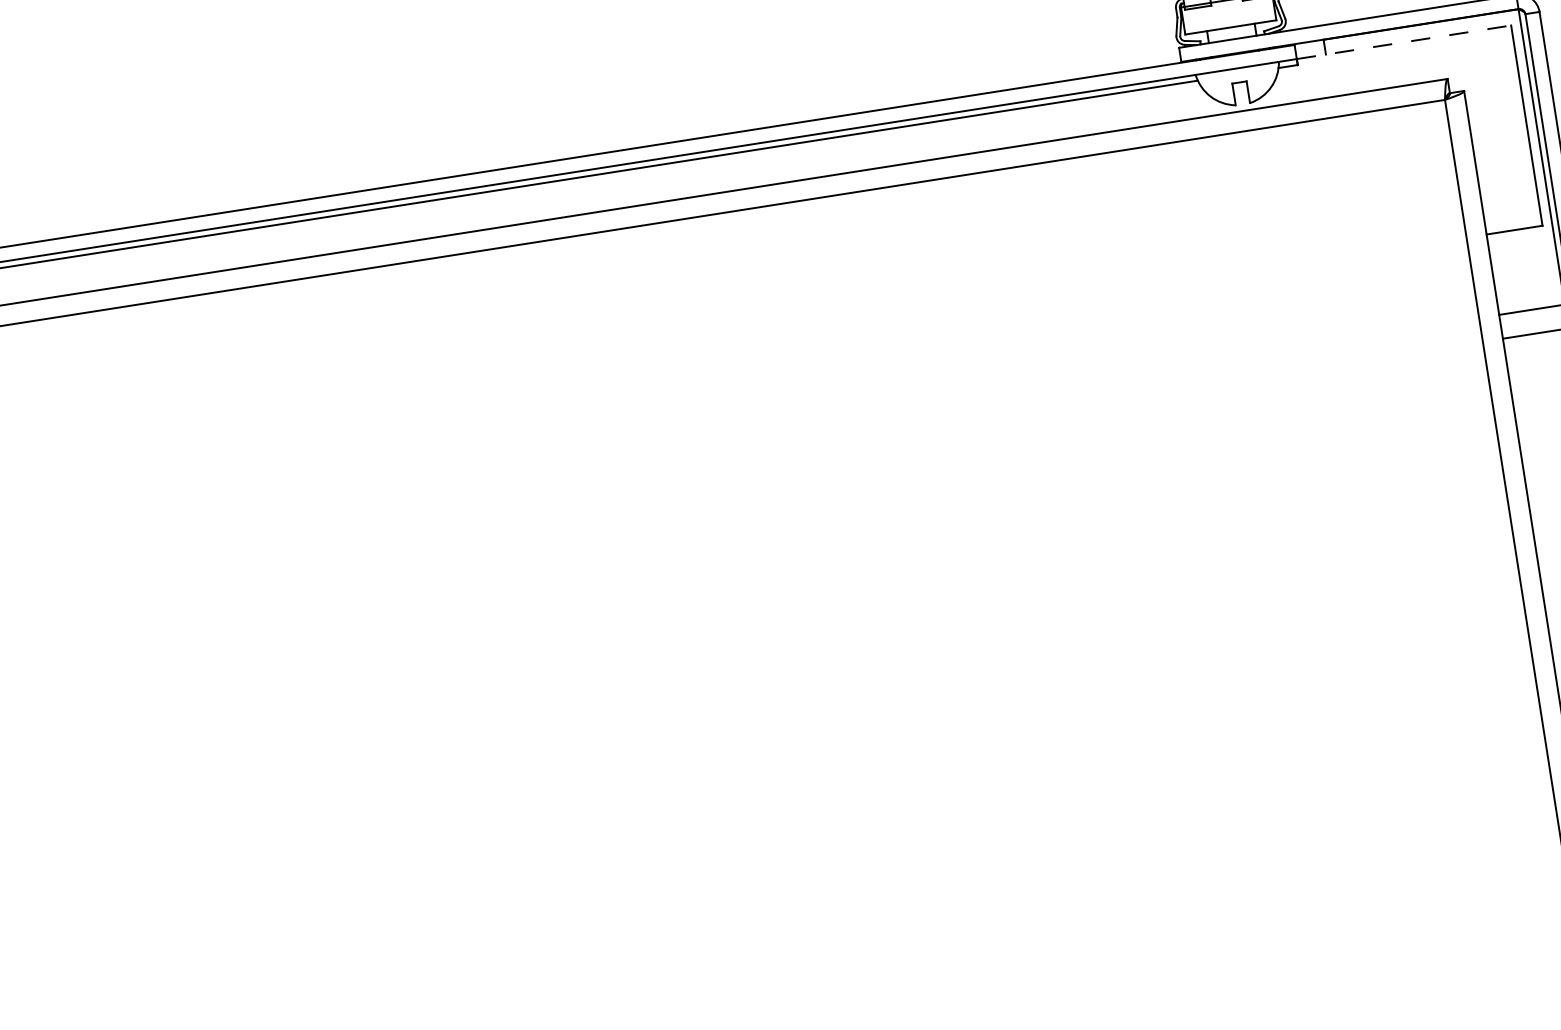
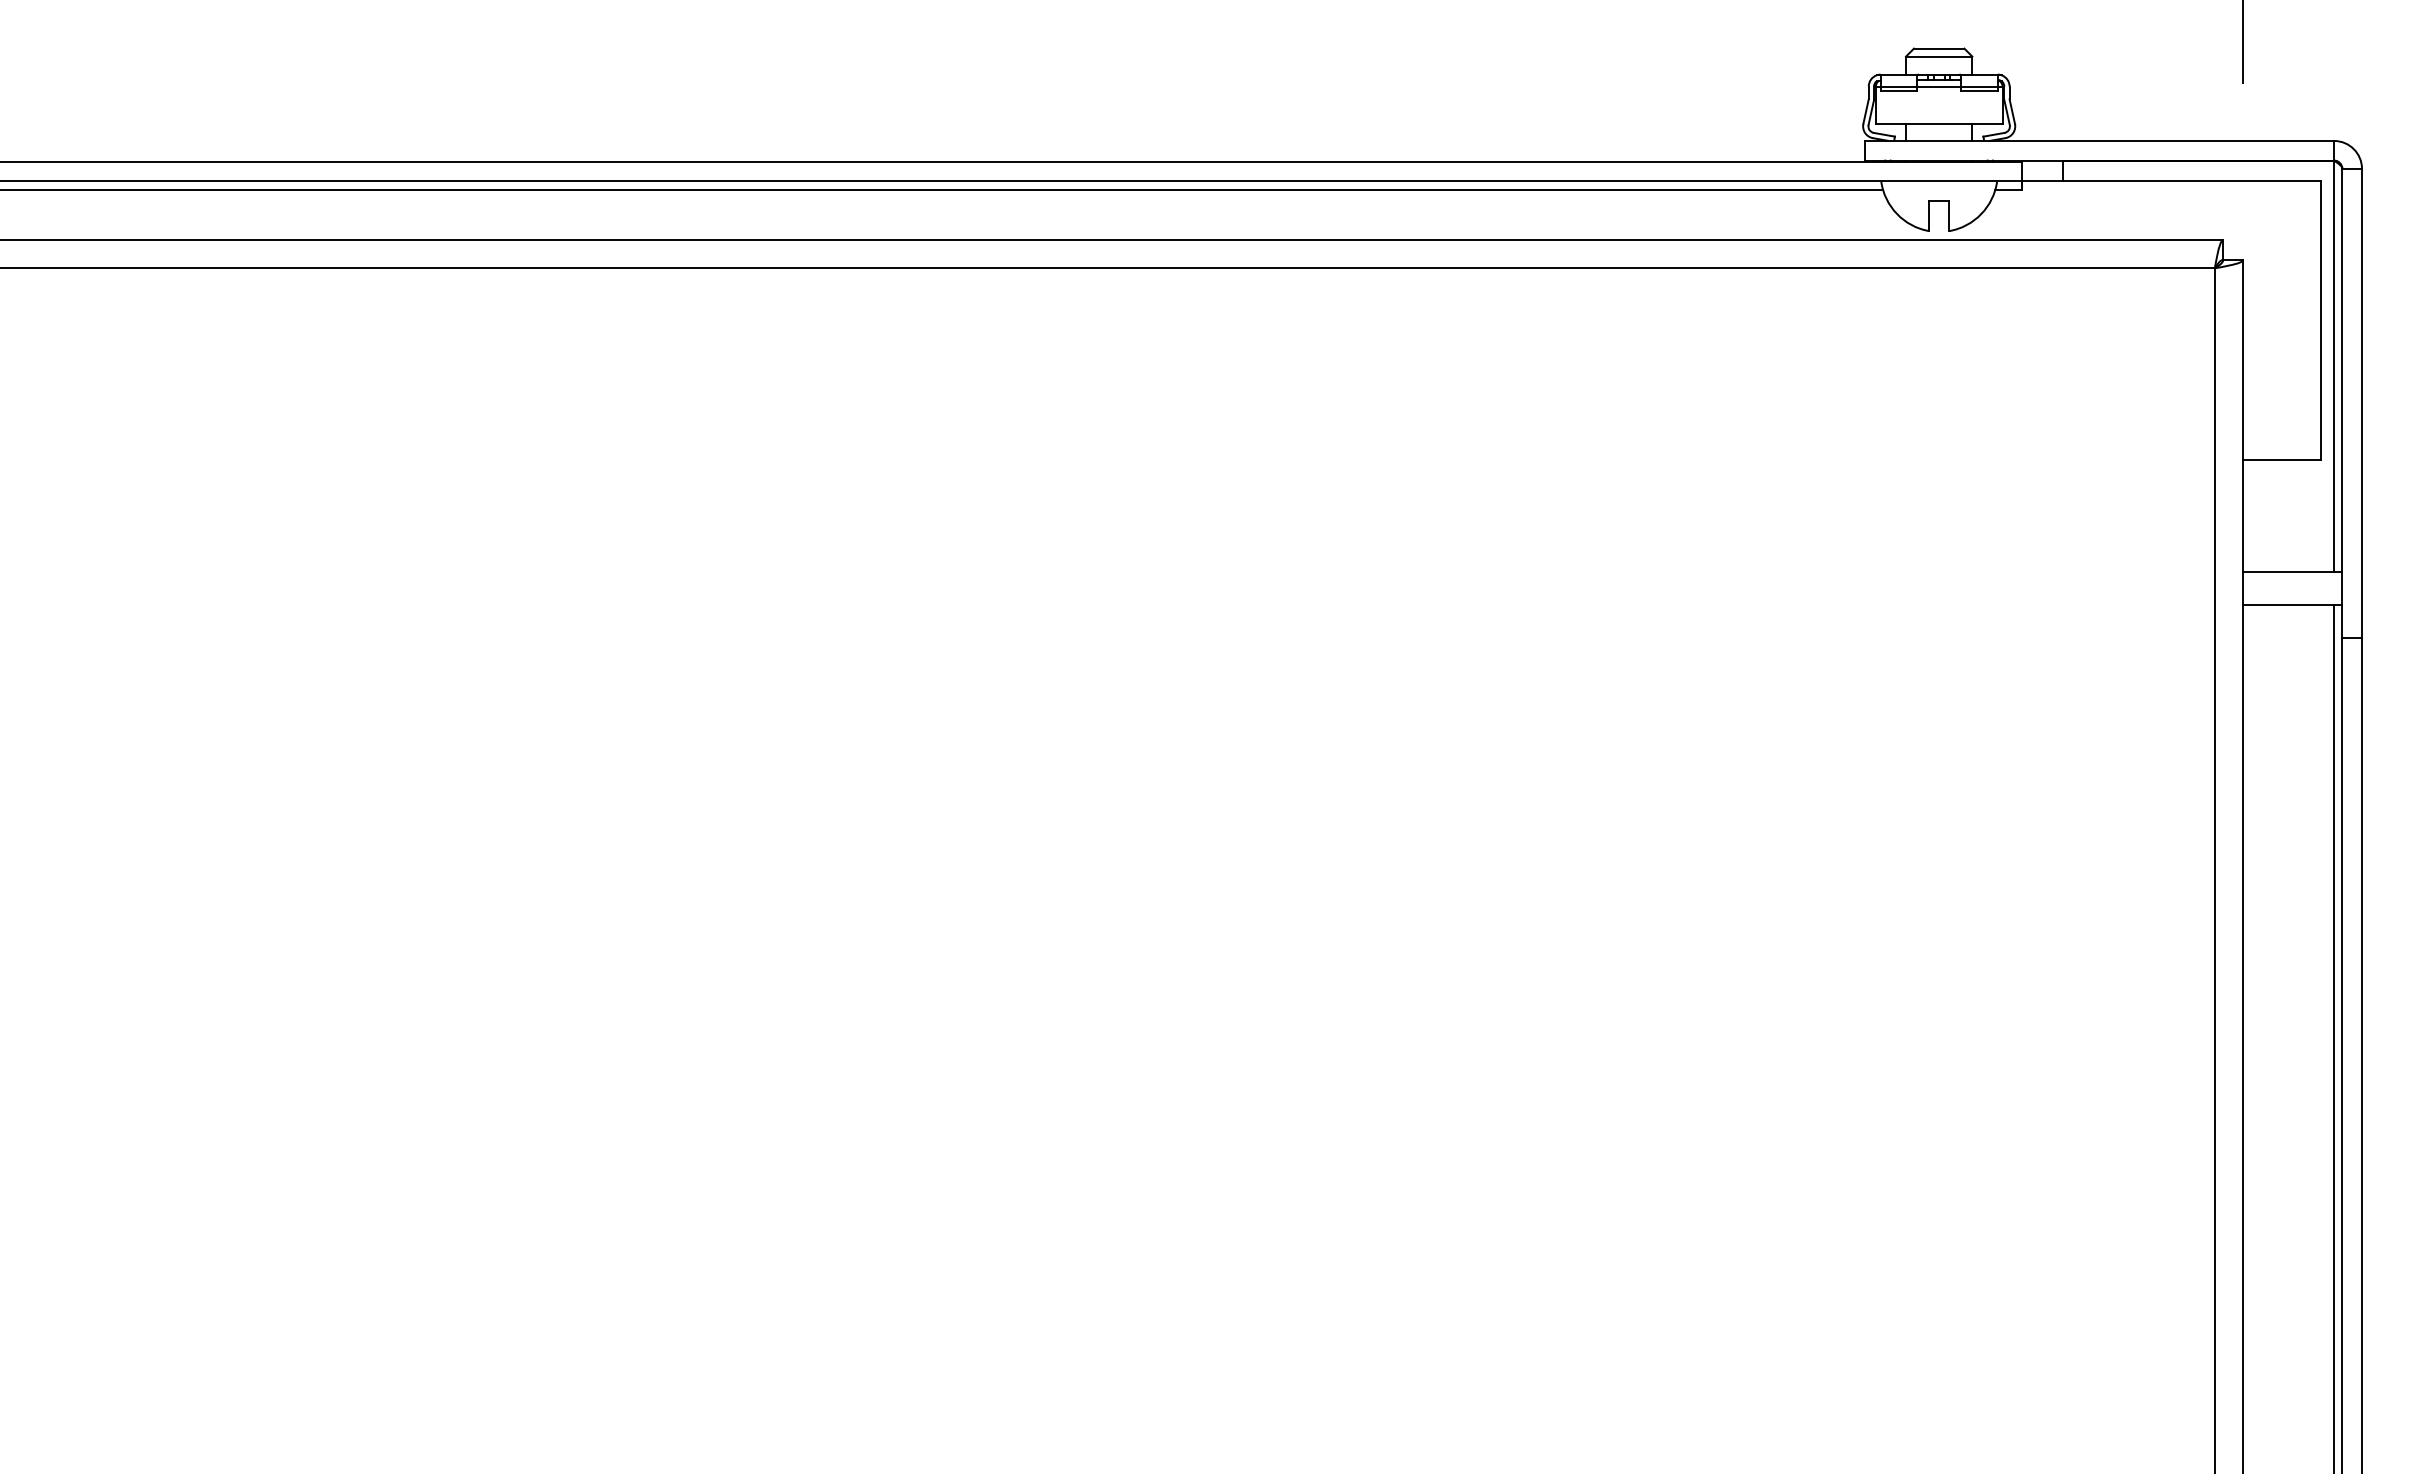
line: (1404, 42) -> (2171, 181), dashed -> solid

